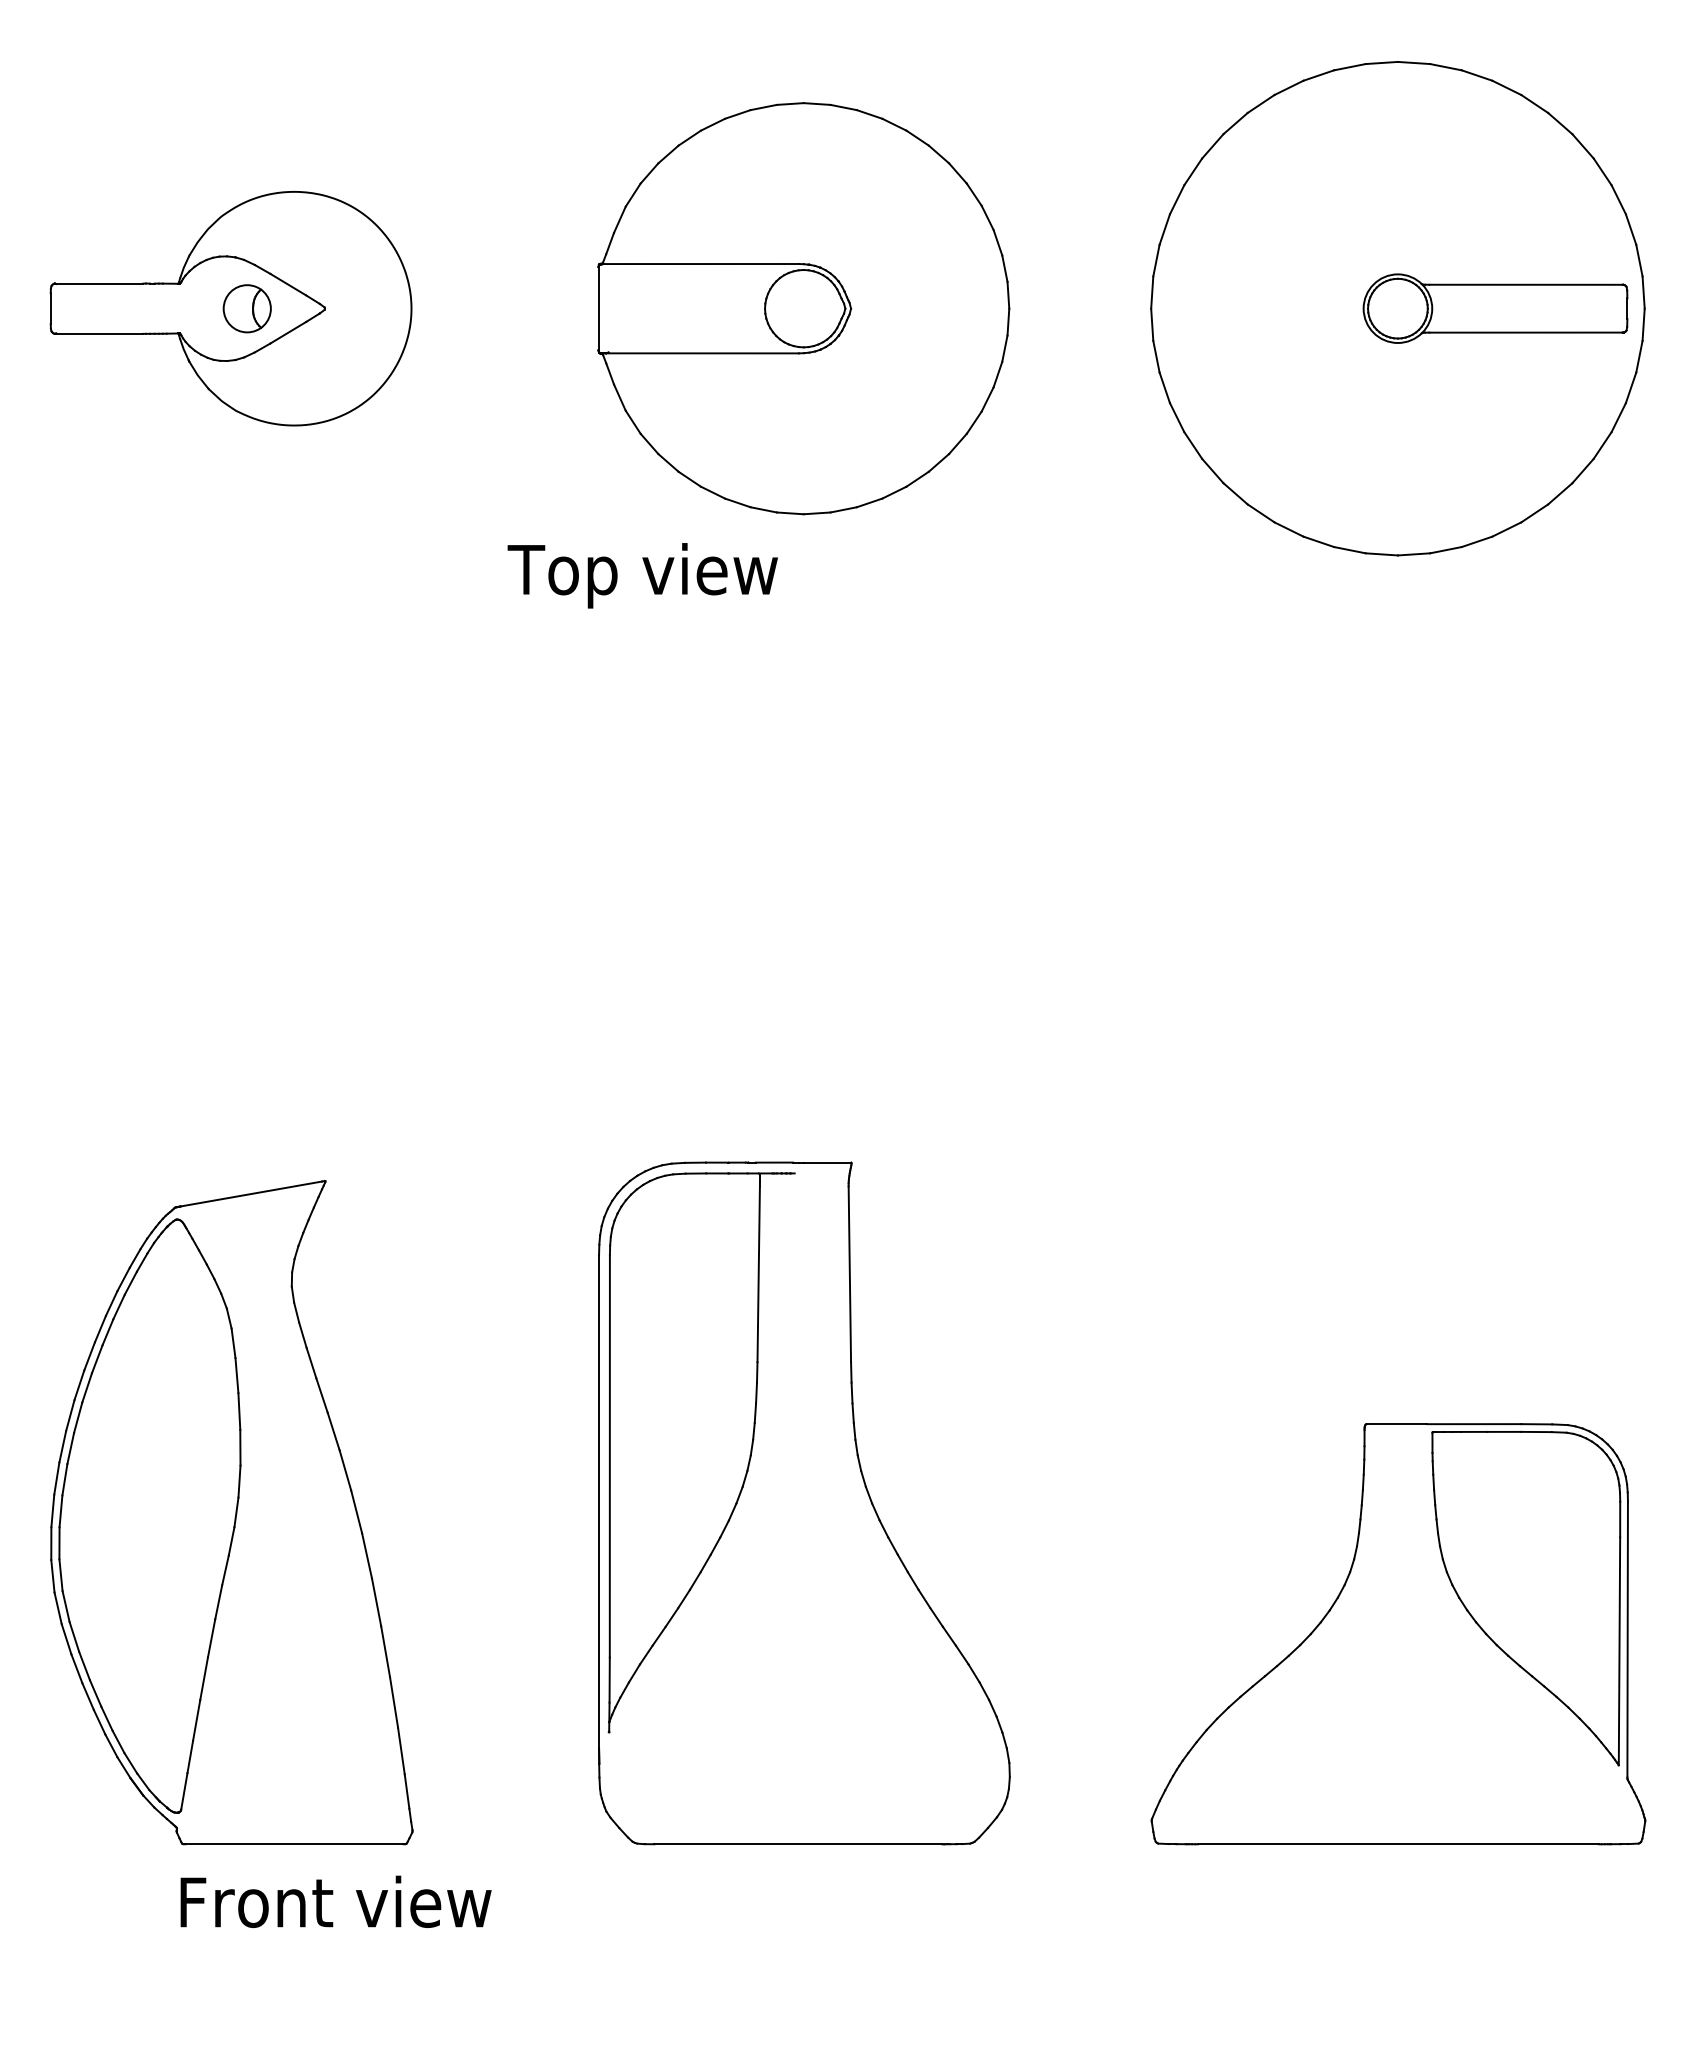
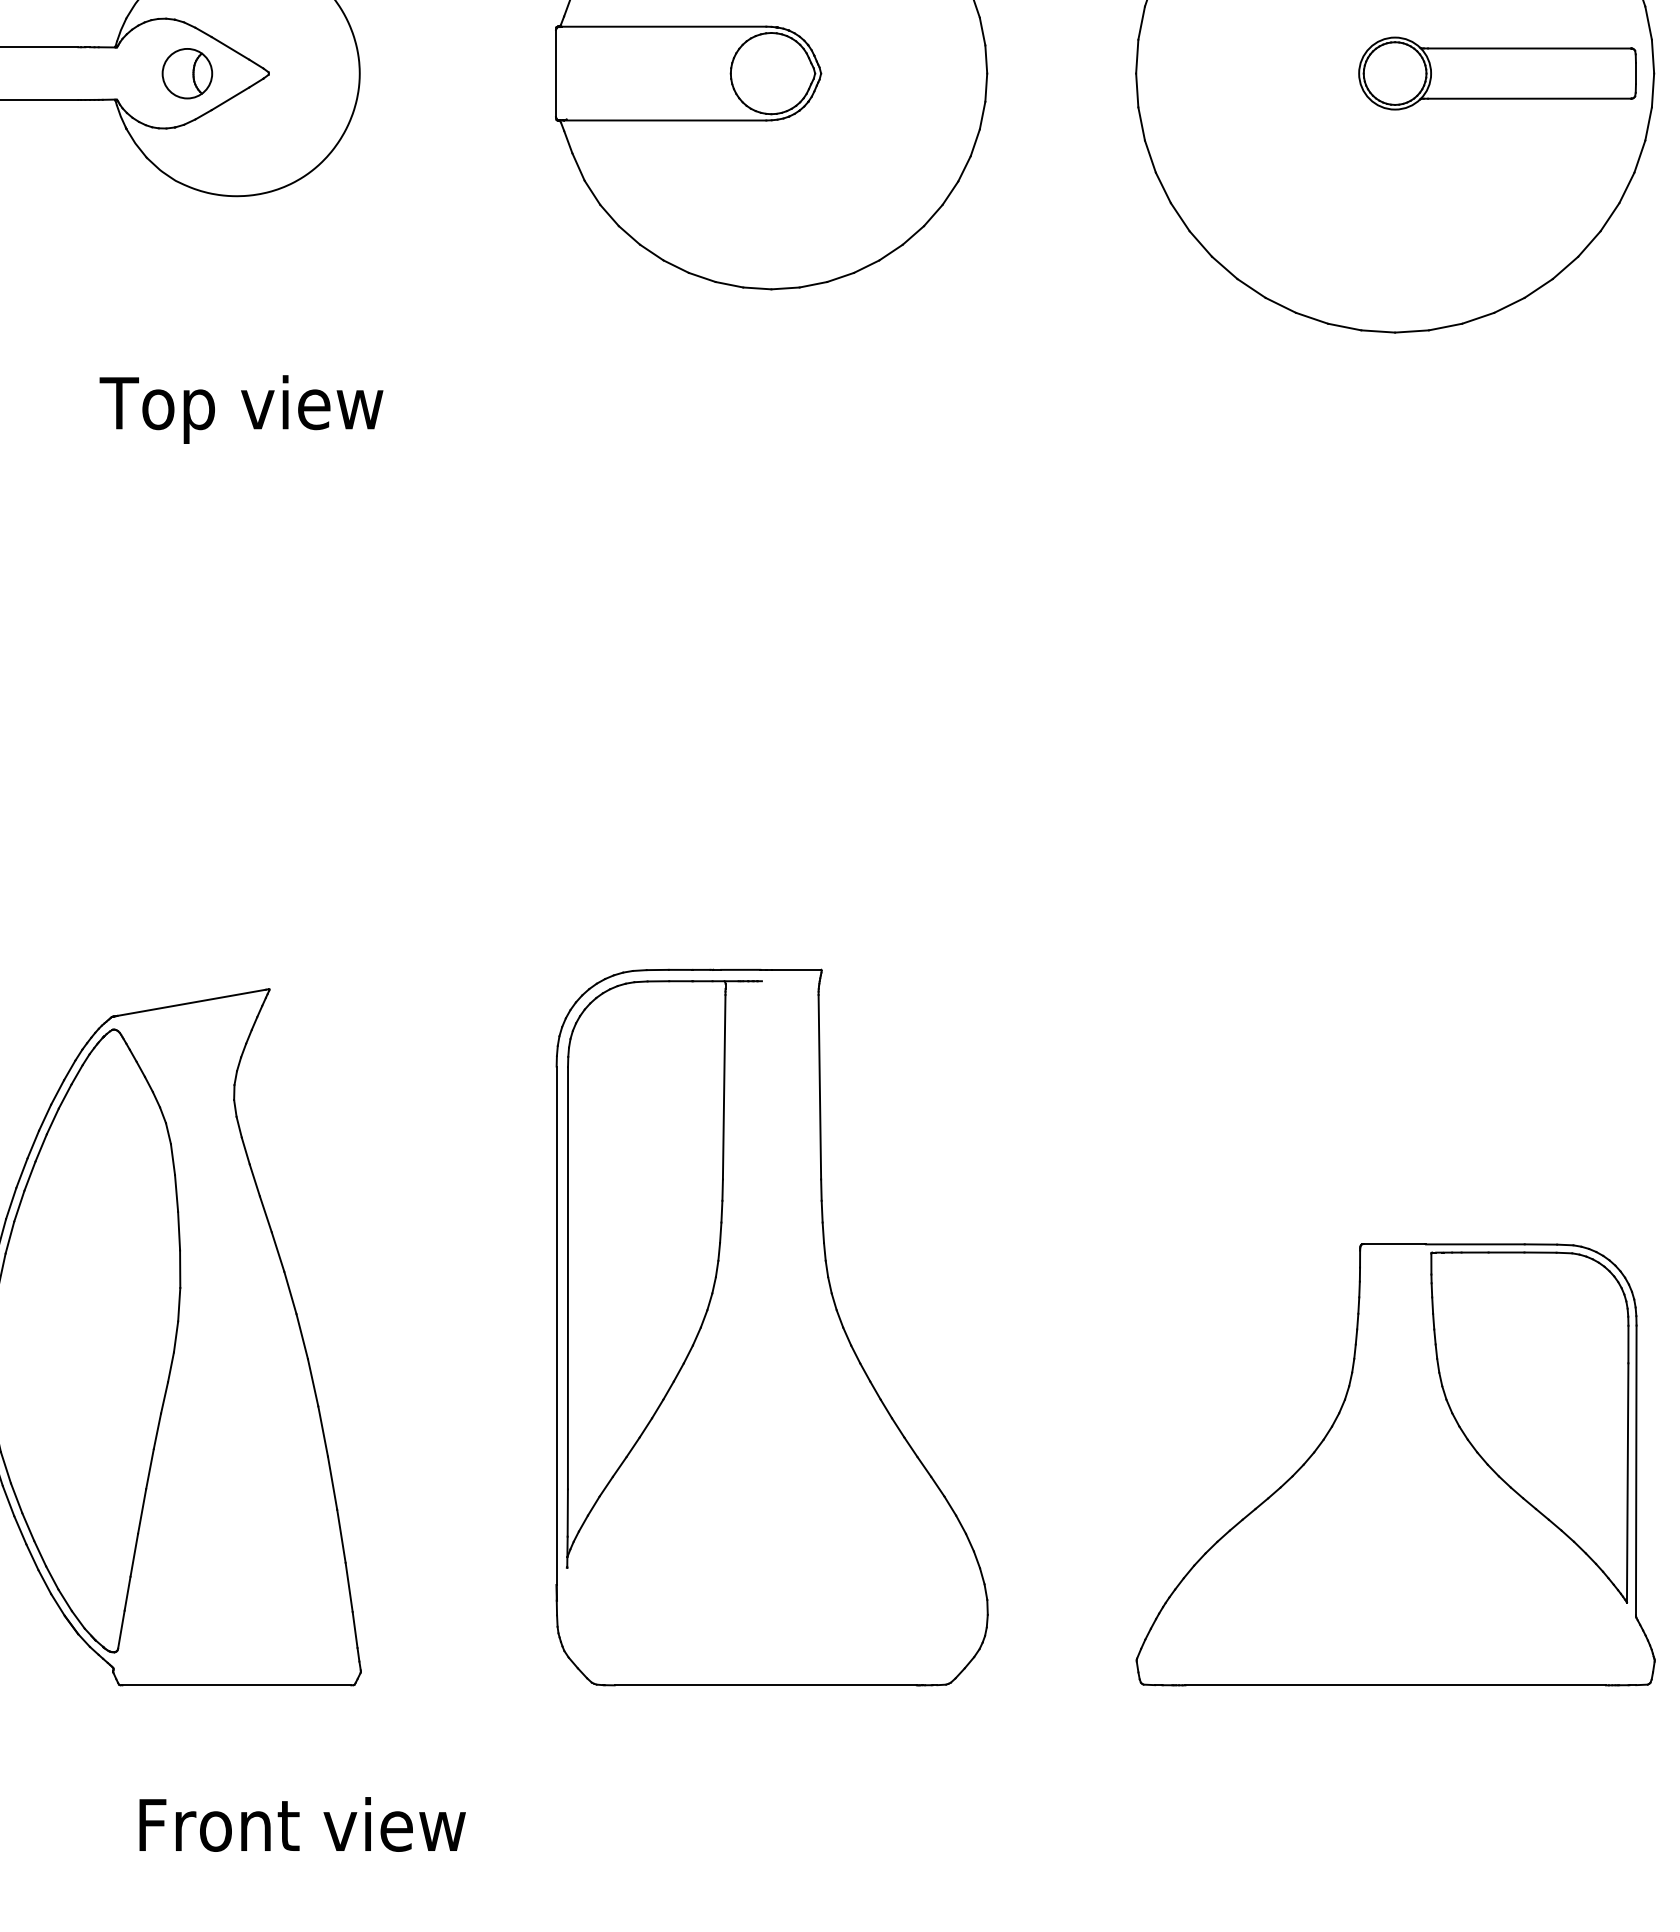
text: (642, 575) -> (241, 409), moved
text: (335, 1901) -> (302, 1824), moved

